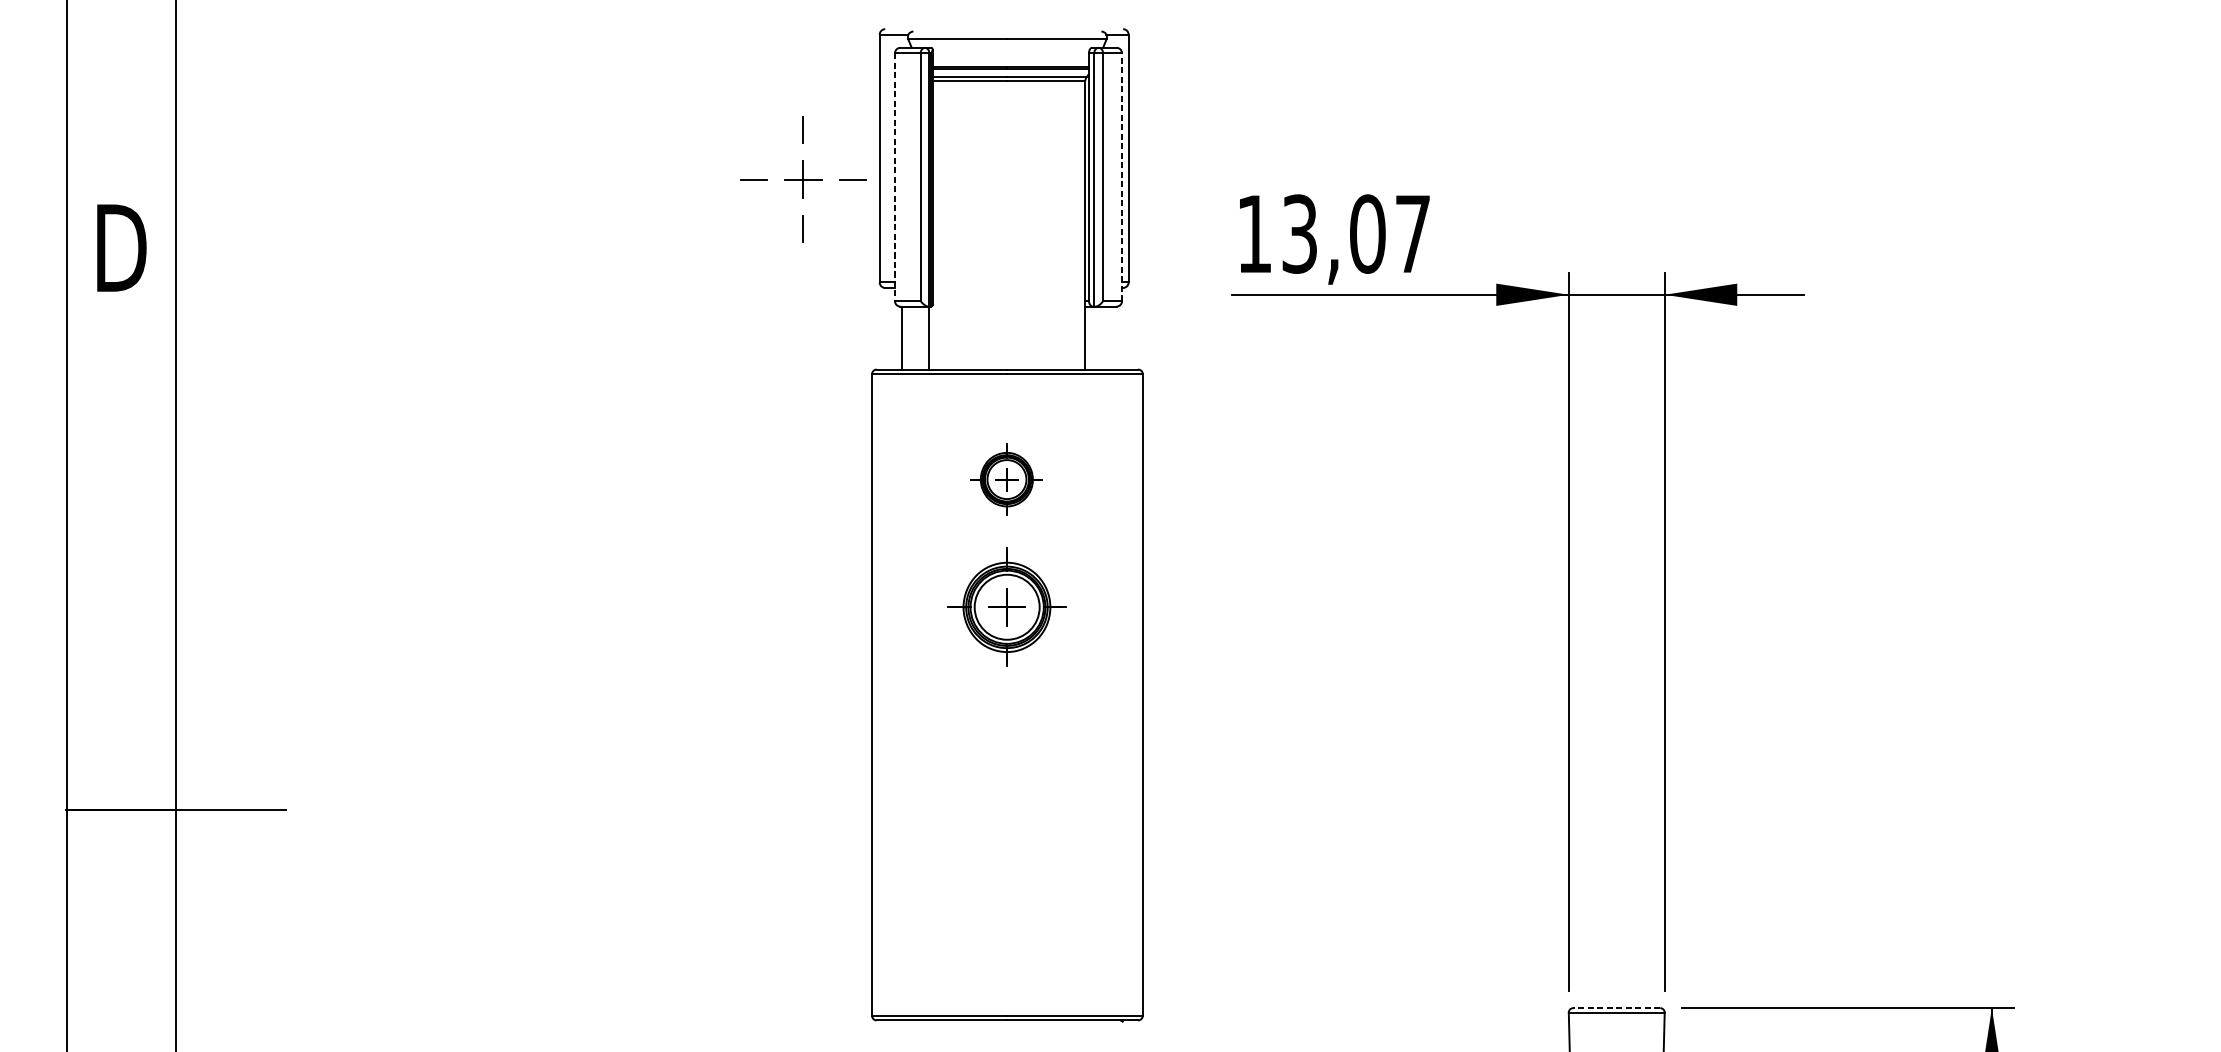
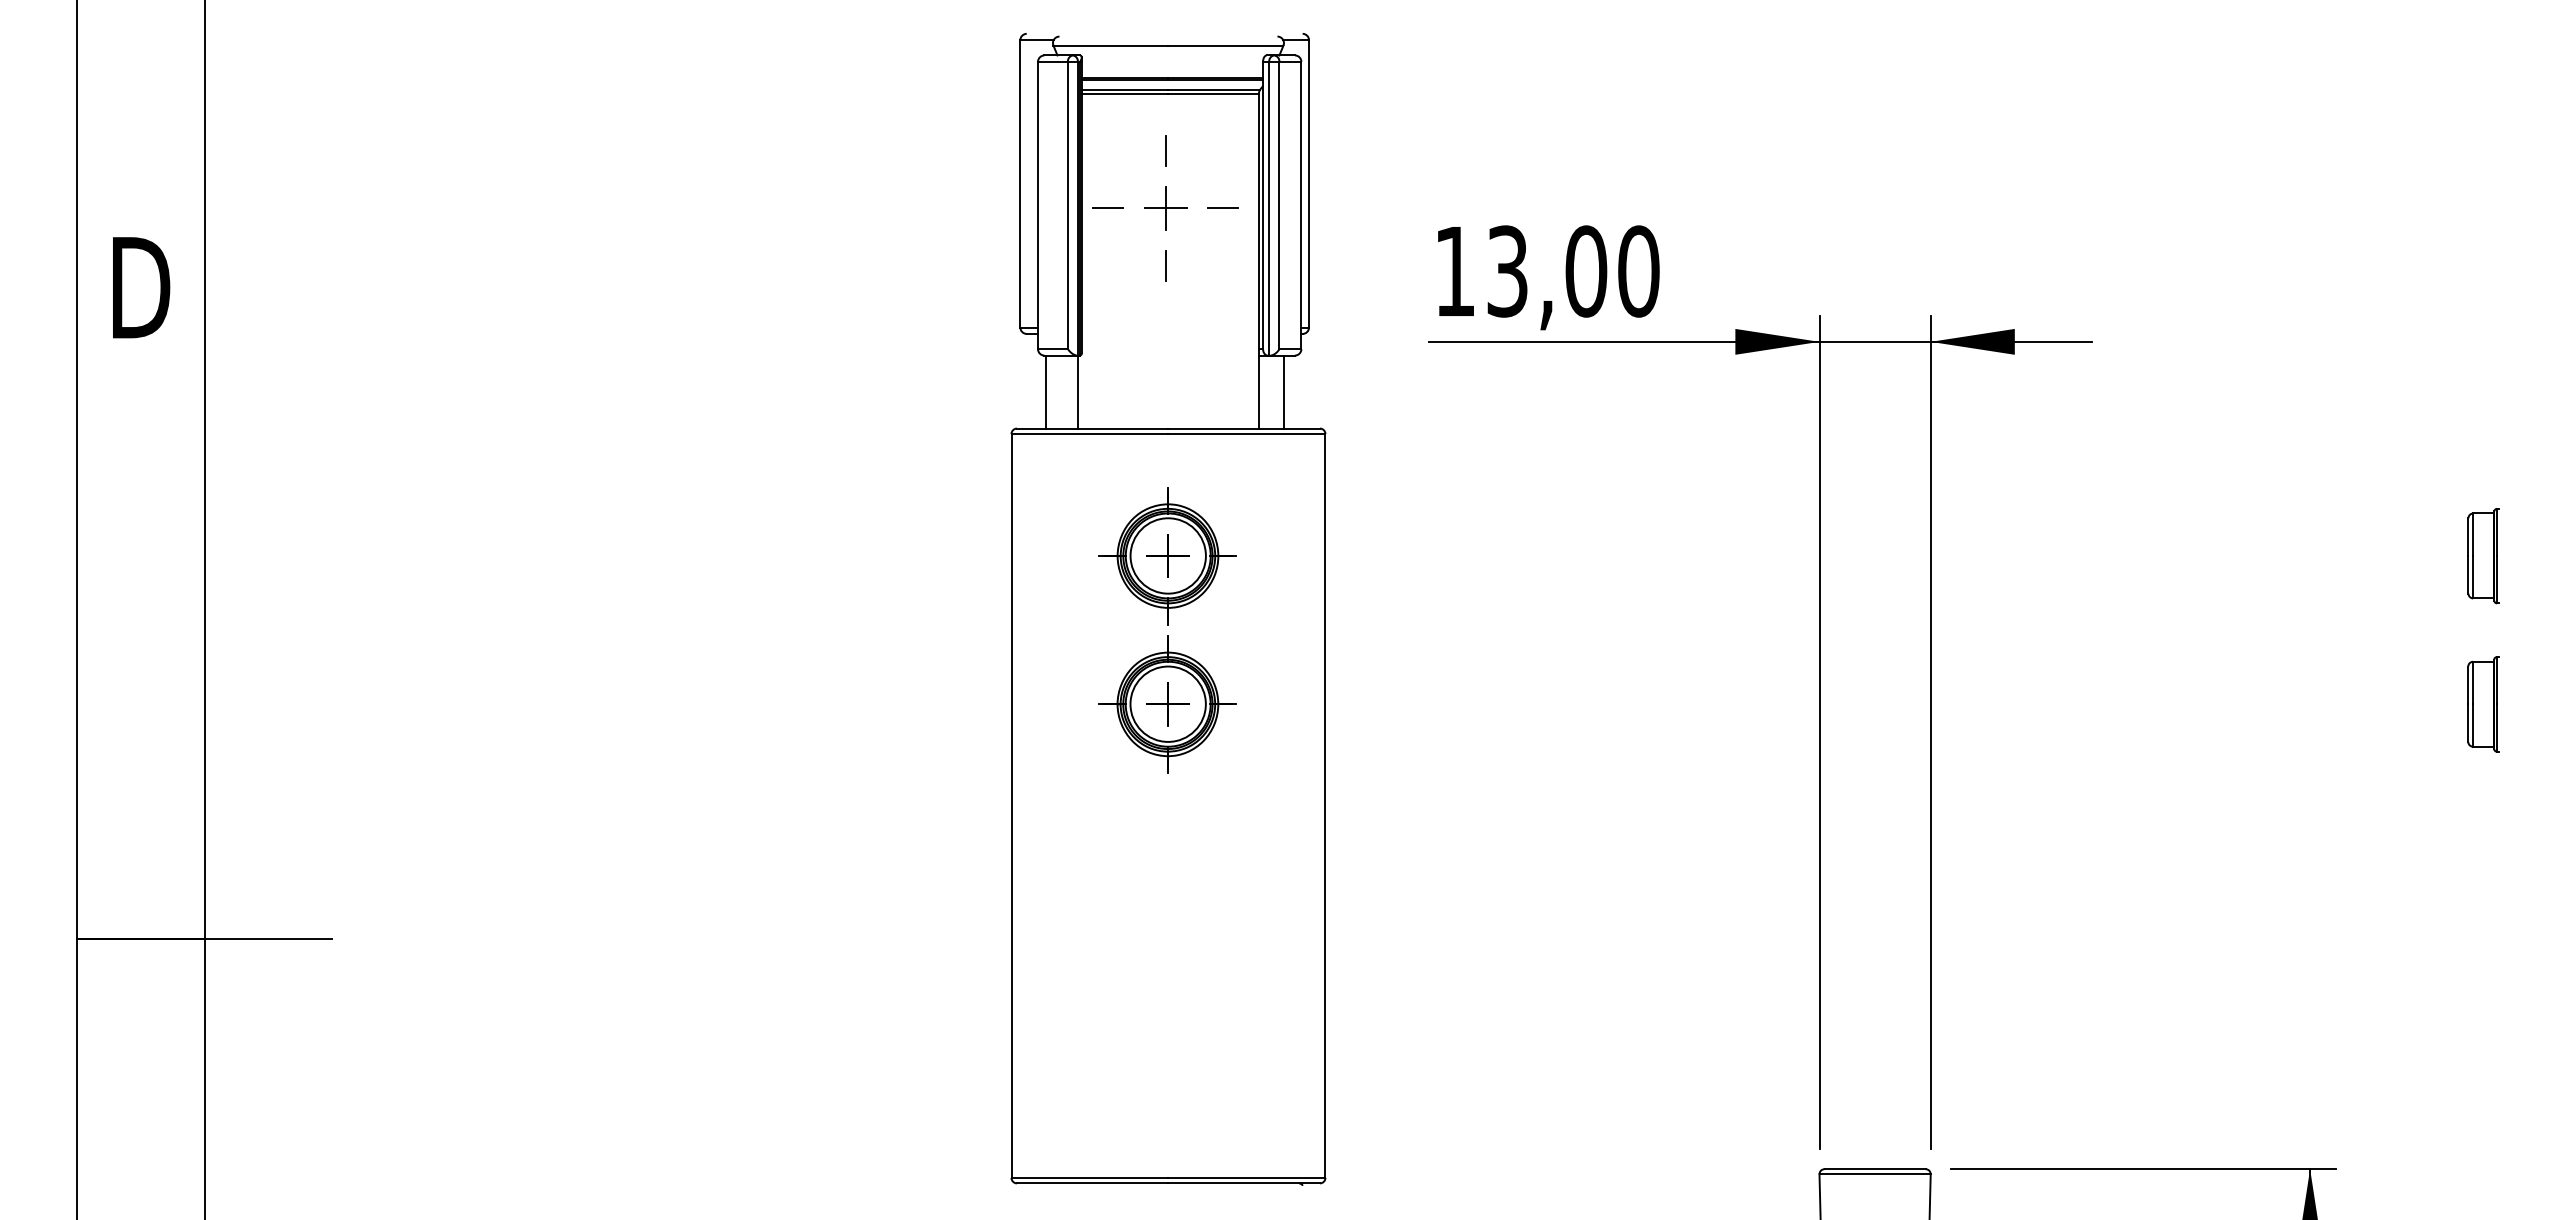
line: (895, 177) -> (1038, 205), dashed -> solid
line: (1122, 177) -> (1301, 205), dashed -> solid
part: (803, 179) -> (1165, 208), moved
text: (1412, 234) -> (1638, 271), 13,07 -> 13,00
line: (1106, 337) -> (1283, 391), added
part: (1006, 479) -> (1167, 556), size x1.67
part: (2141, 479) -> (2483, 556), added
part: (2141, 607) -> (2483, 704), added
line: (1616, 1008) -> (1874, 1169), dashed -> solid

